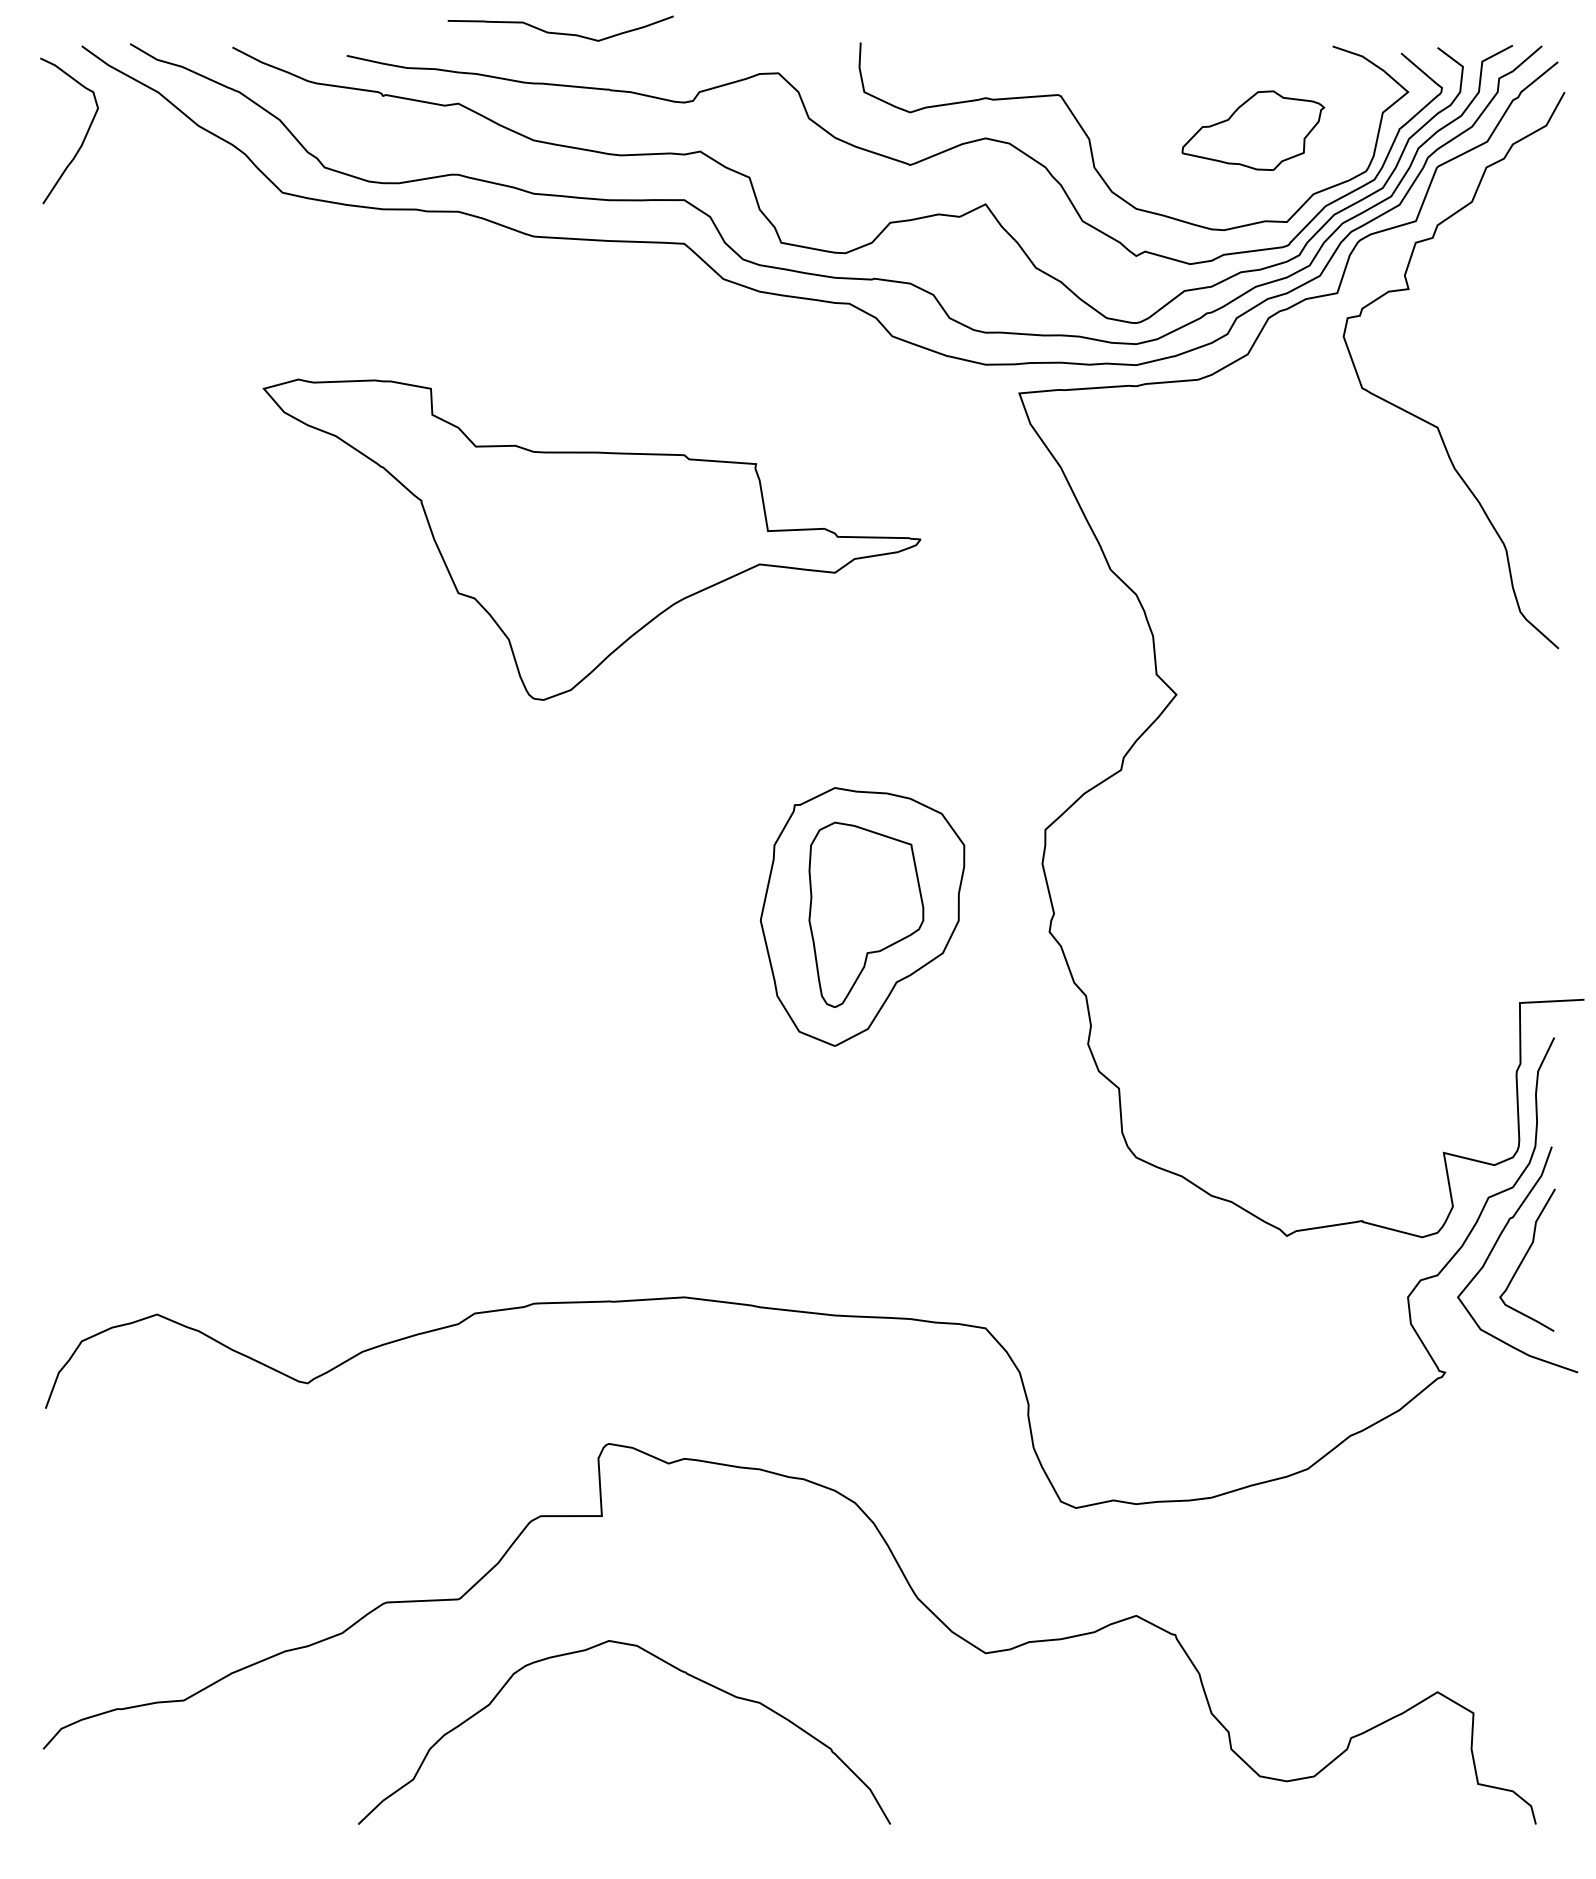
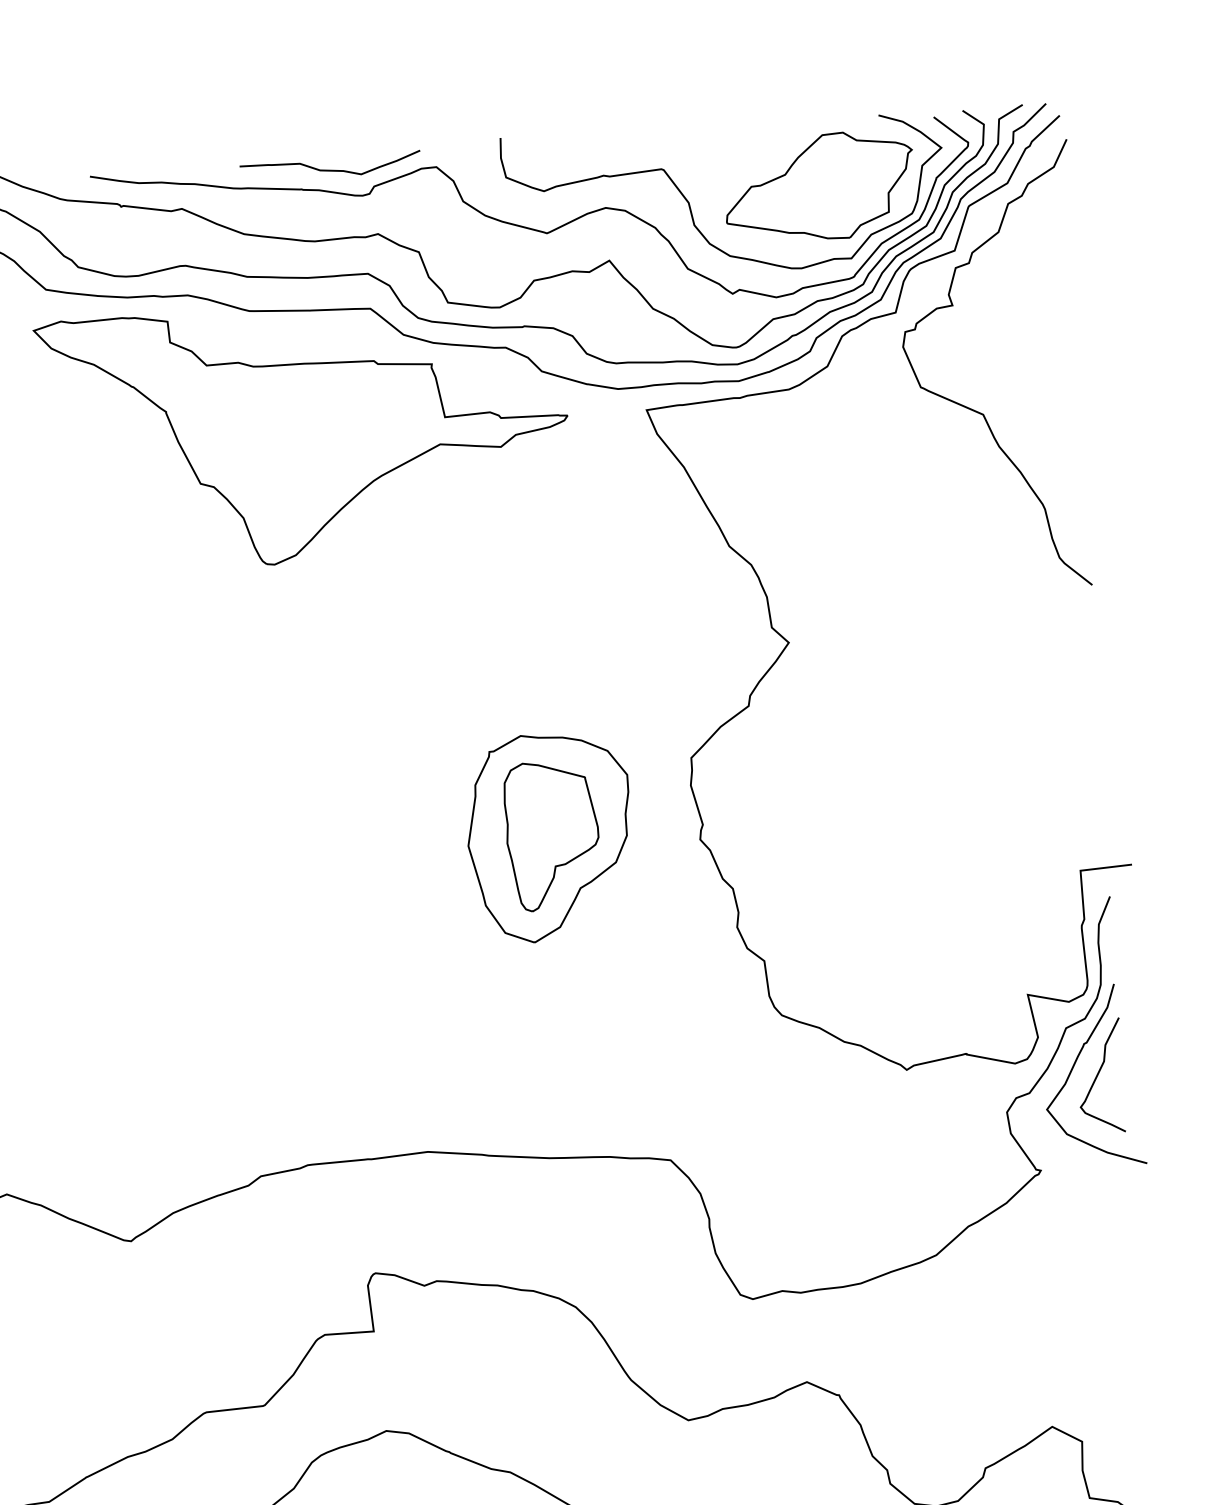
curve: (560, 32) -> (330, 169), moved
part: (1253, 130) -> (819, 186), size x1.67
part: (591, 539) -> (304, 433), moved

